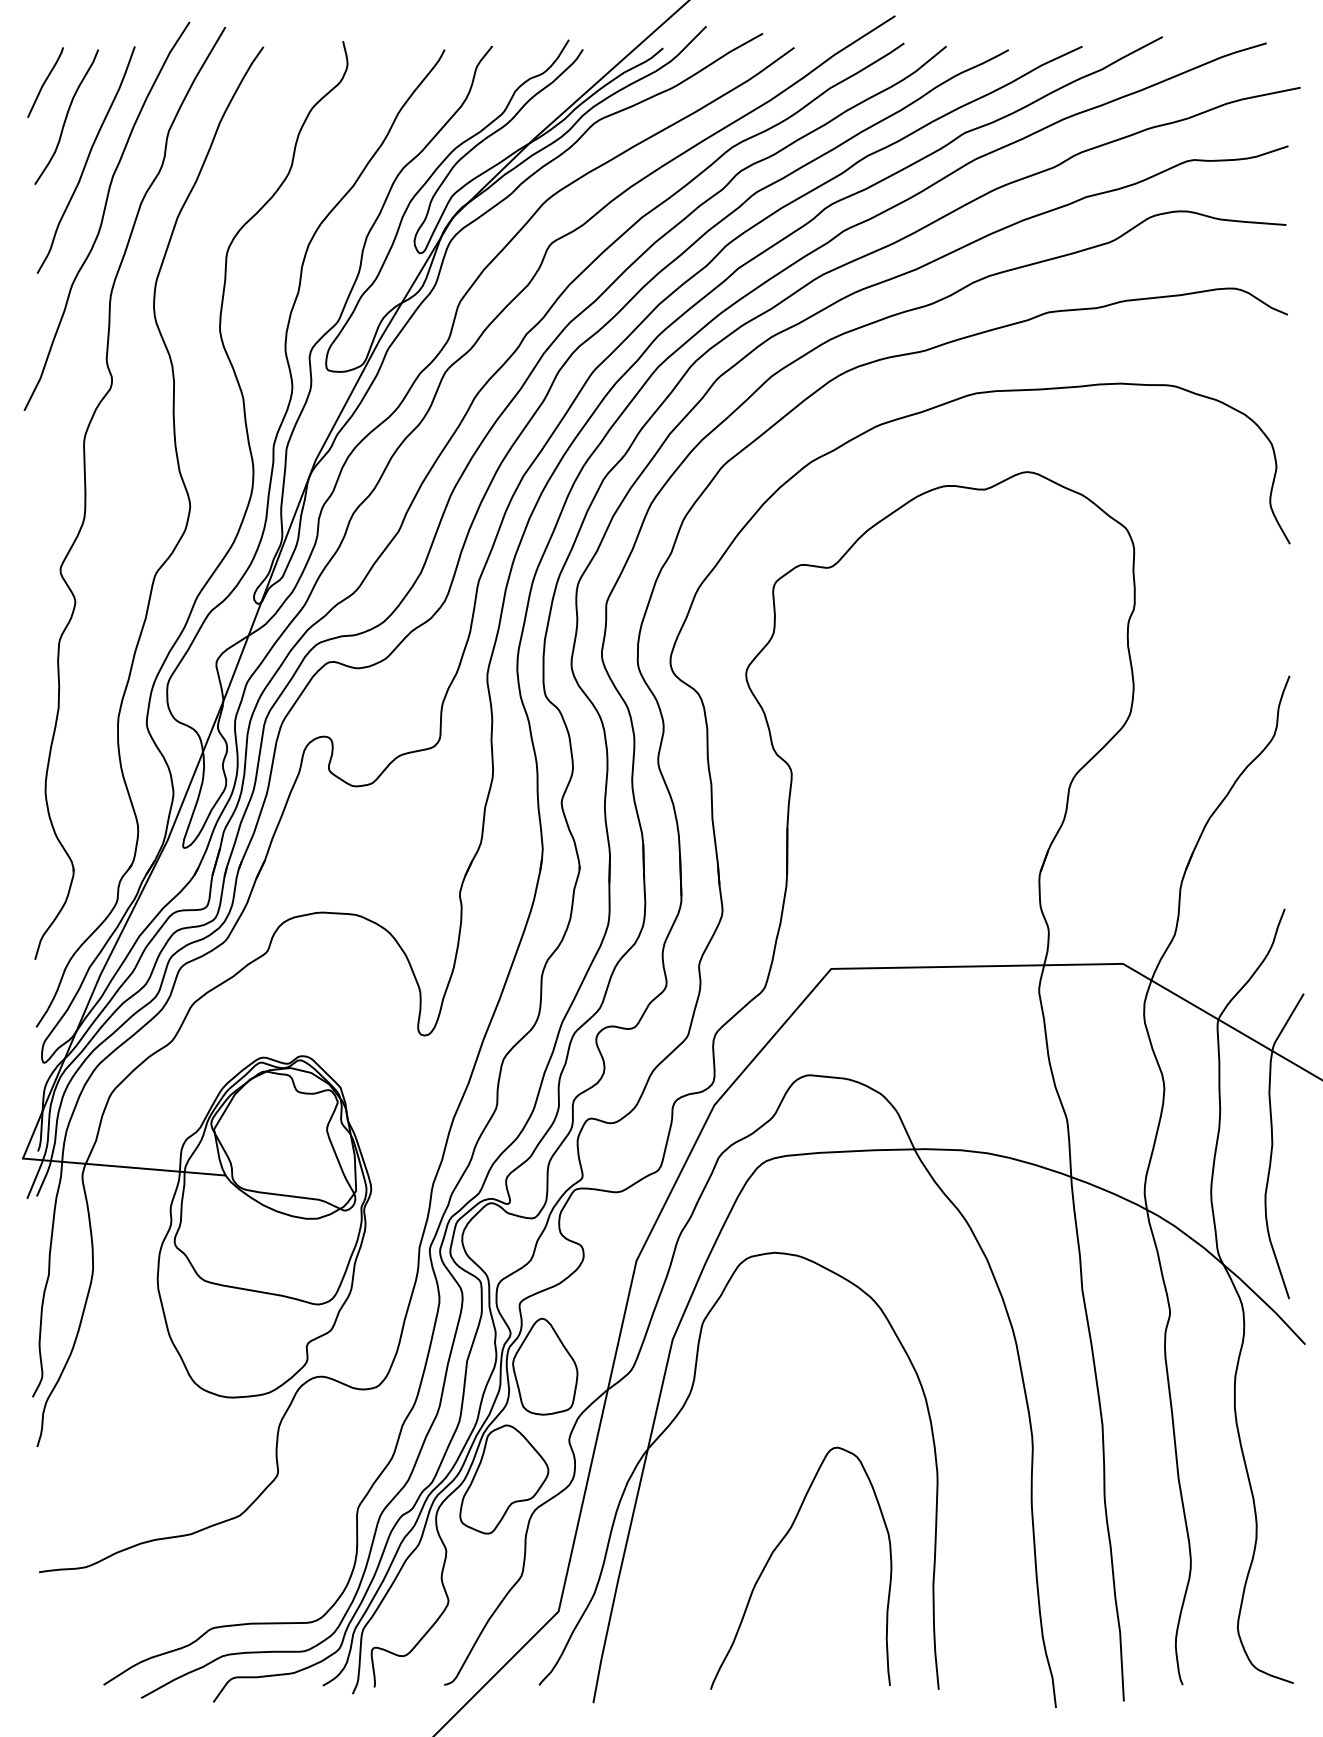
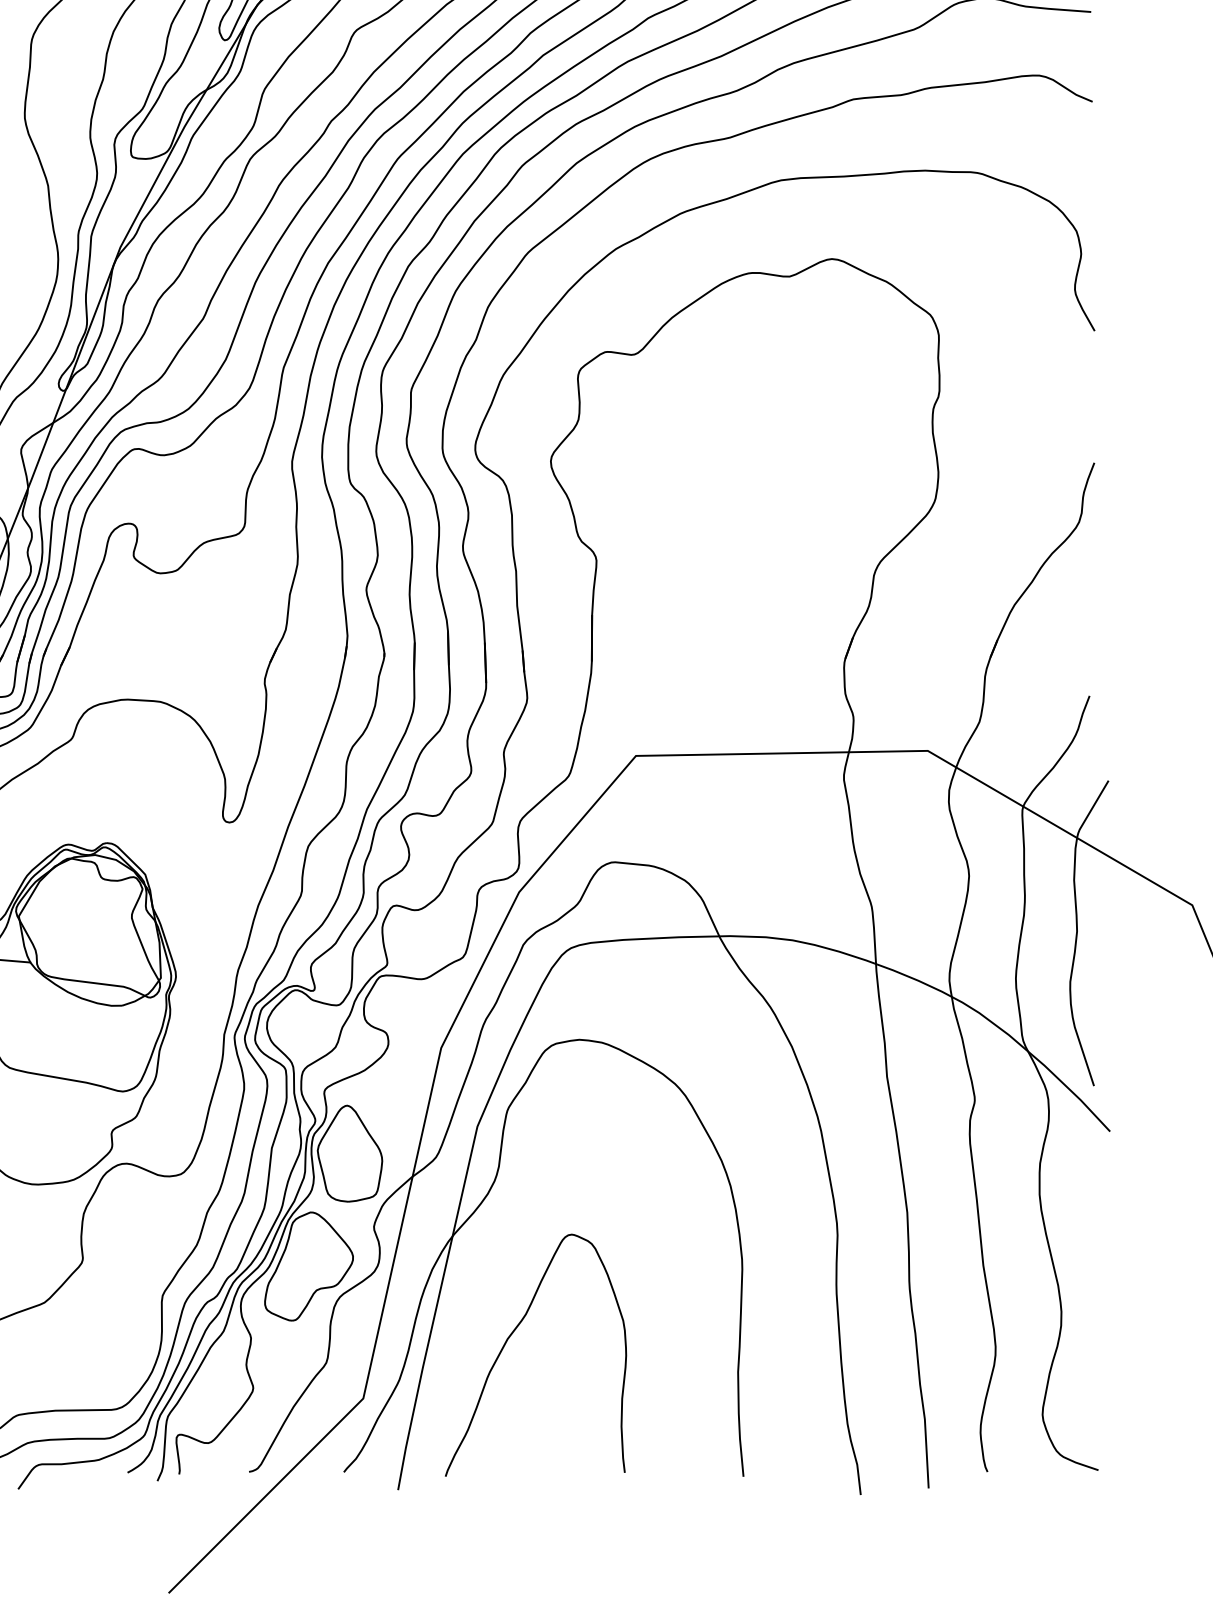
curve: (776, 1549) -> (511, 1336), moved

